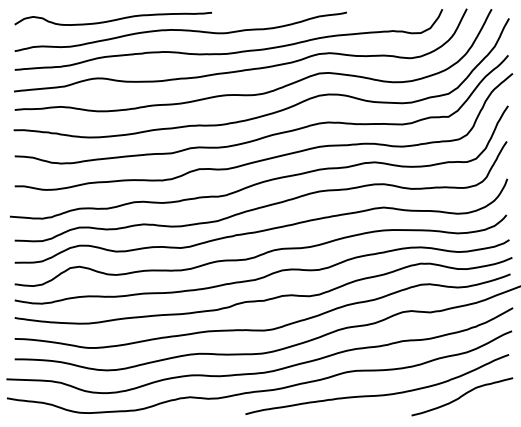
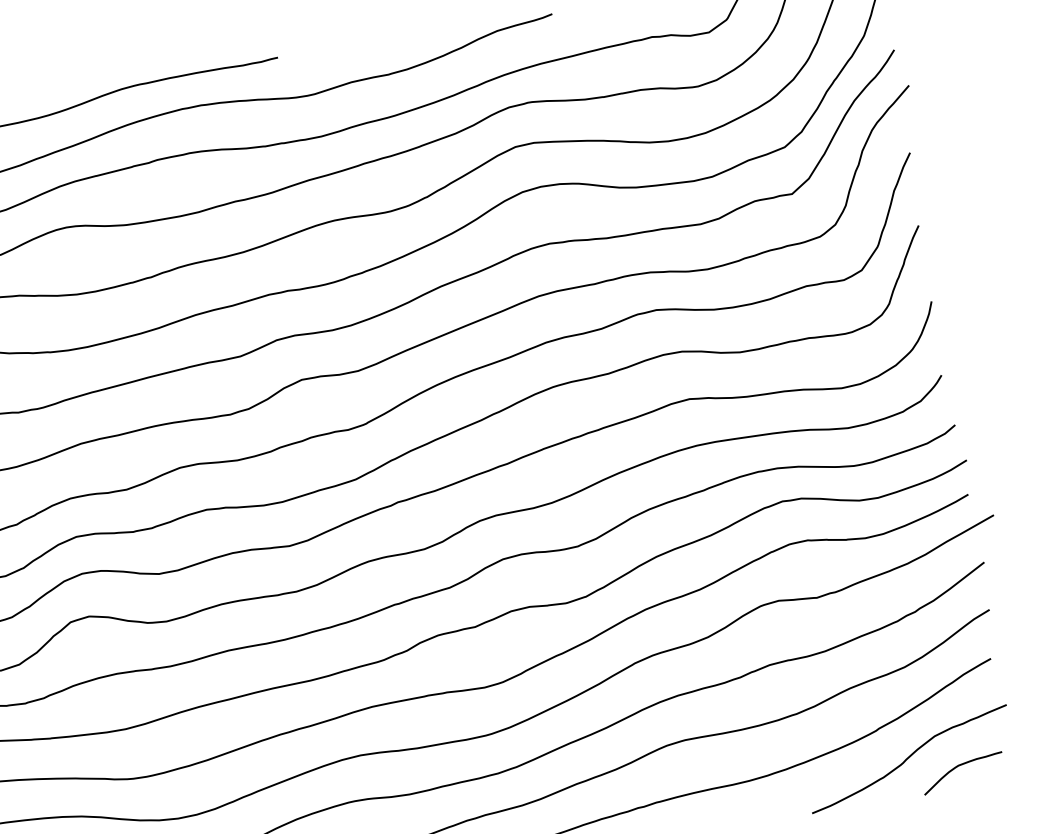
curve: (486, 404) -> (961, 767), added

